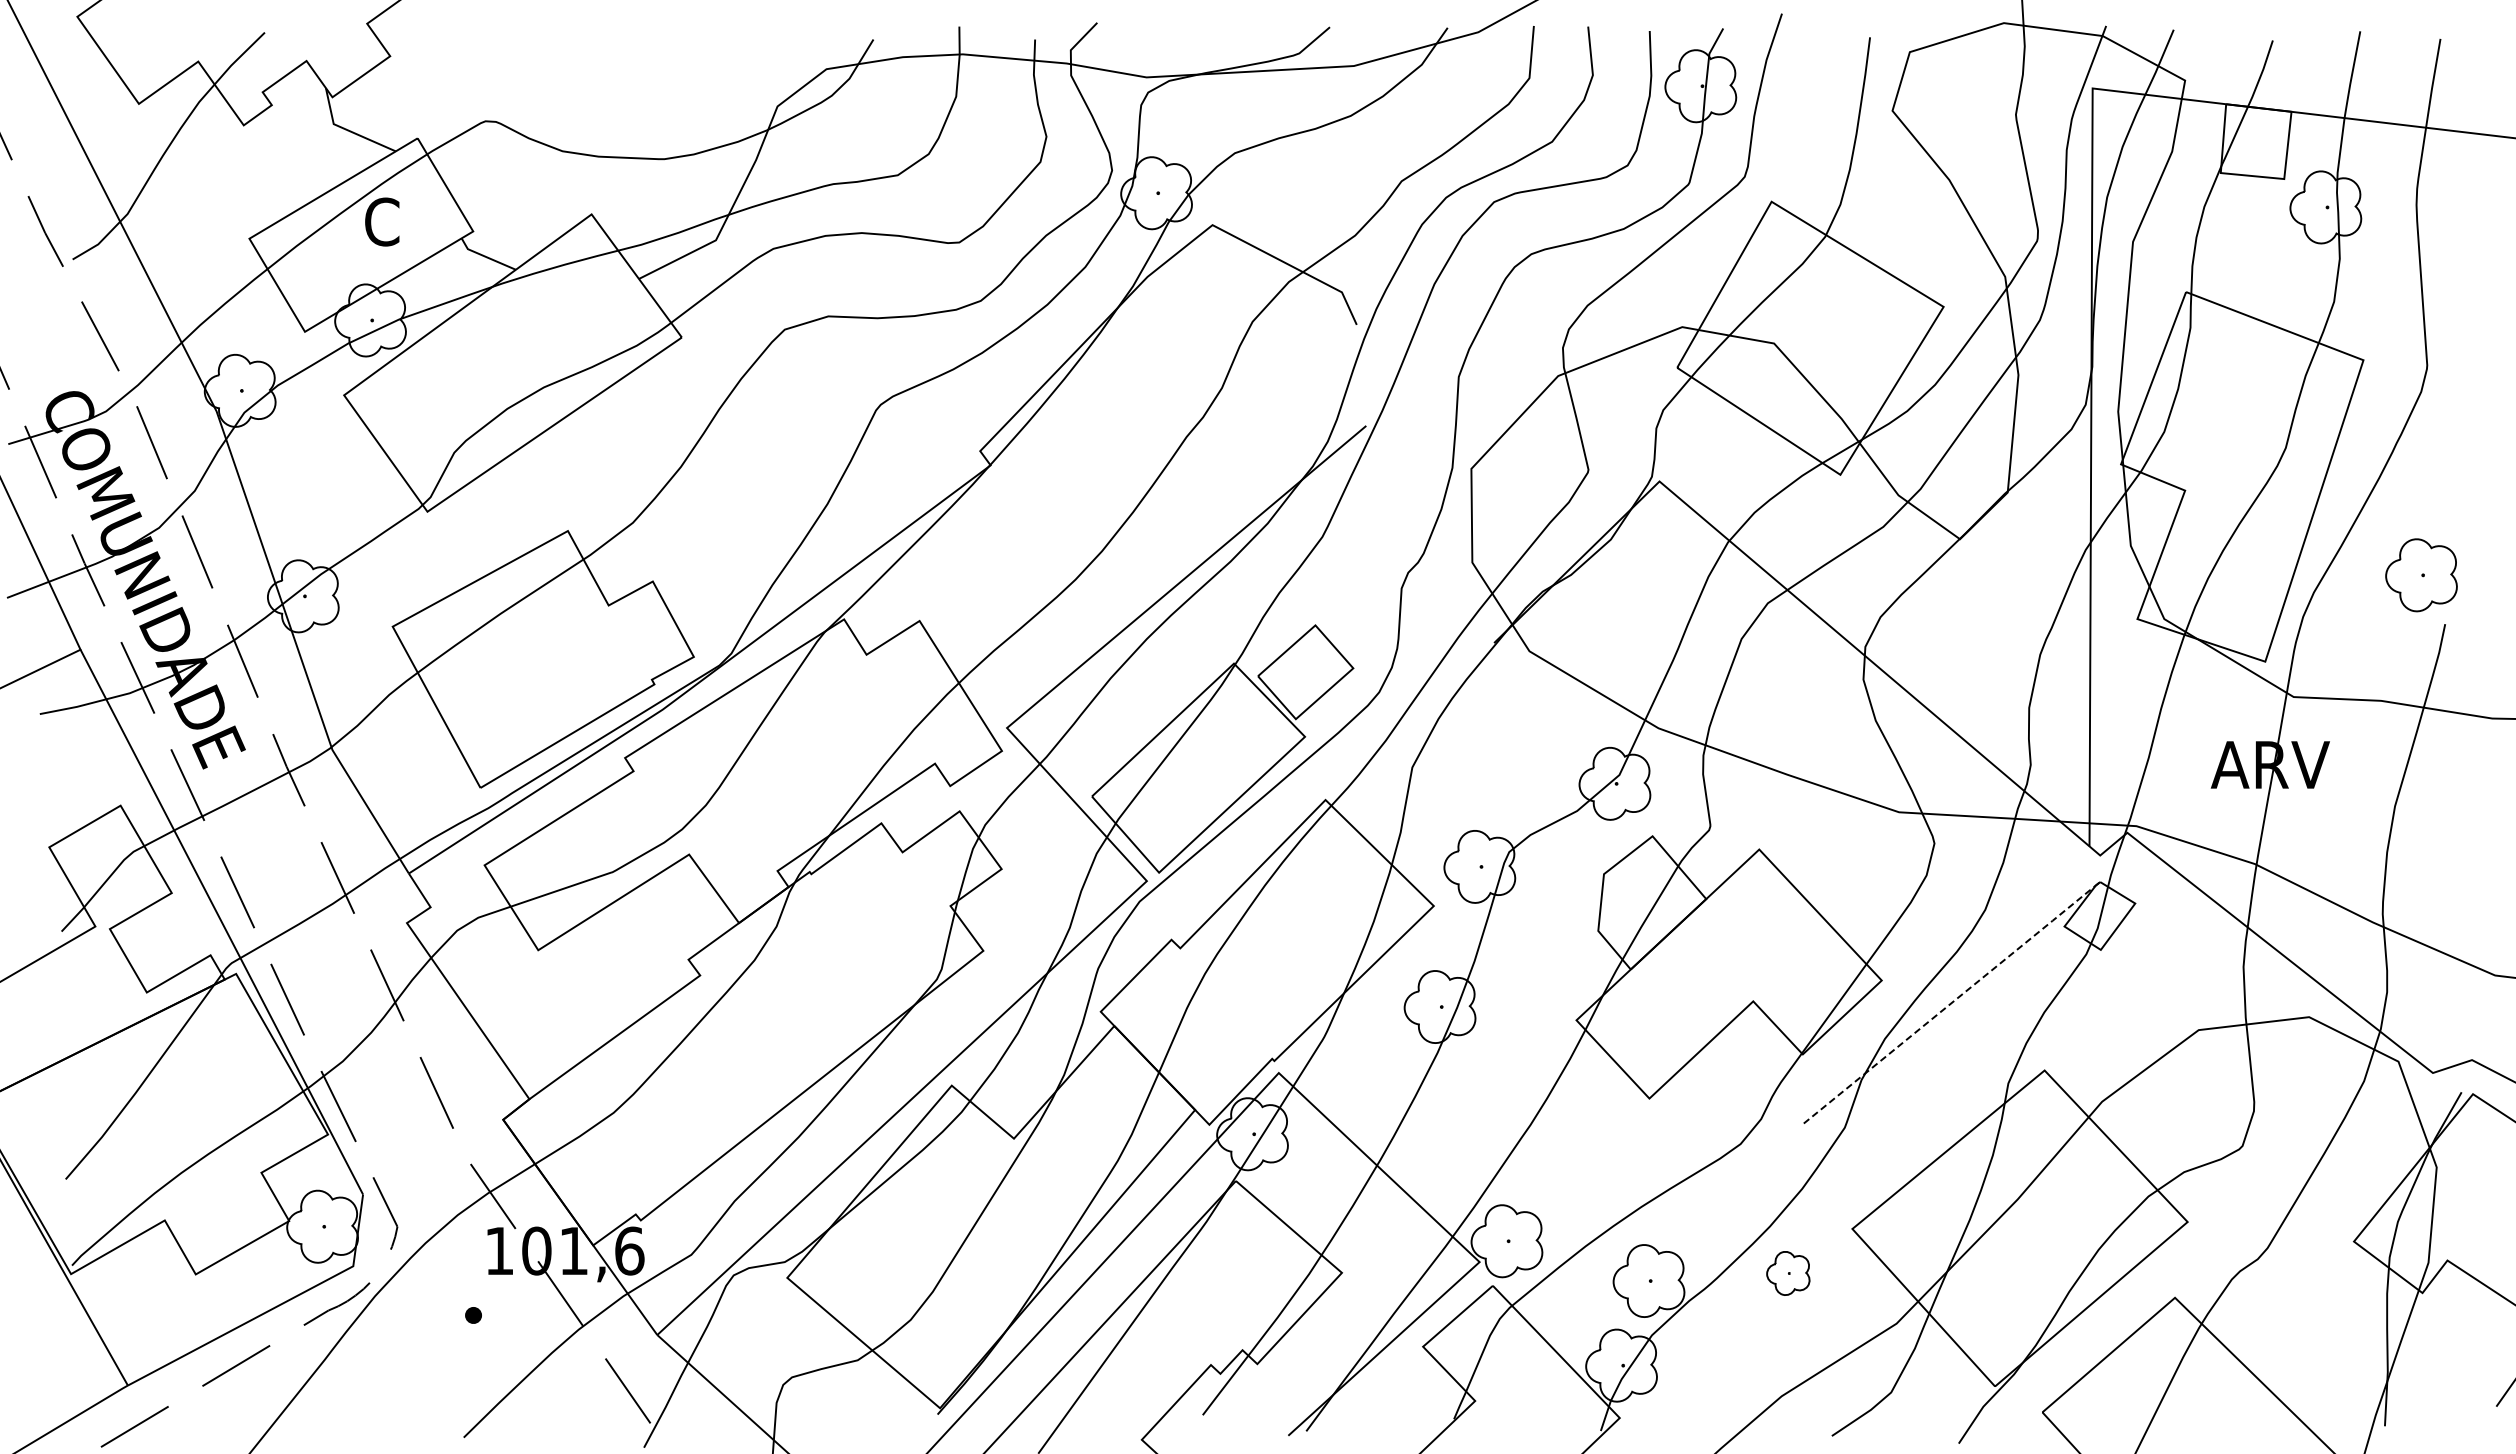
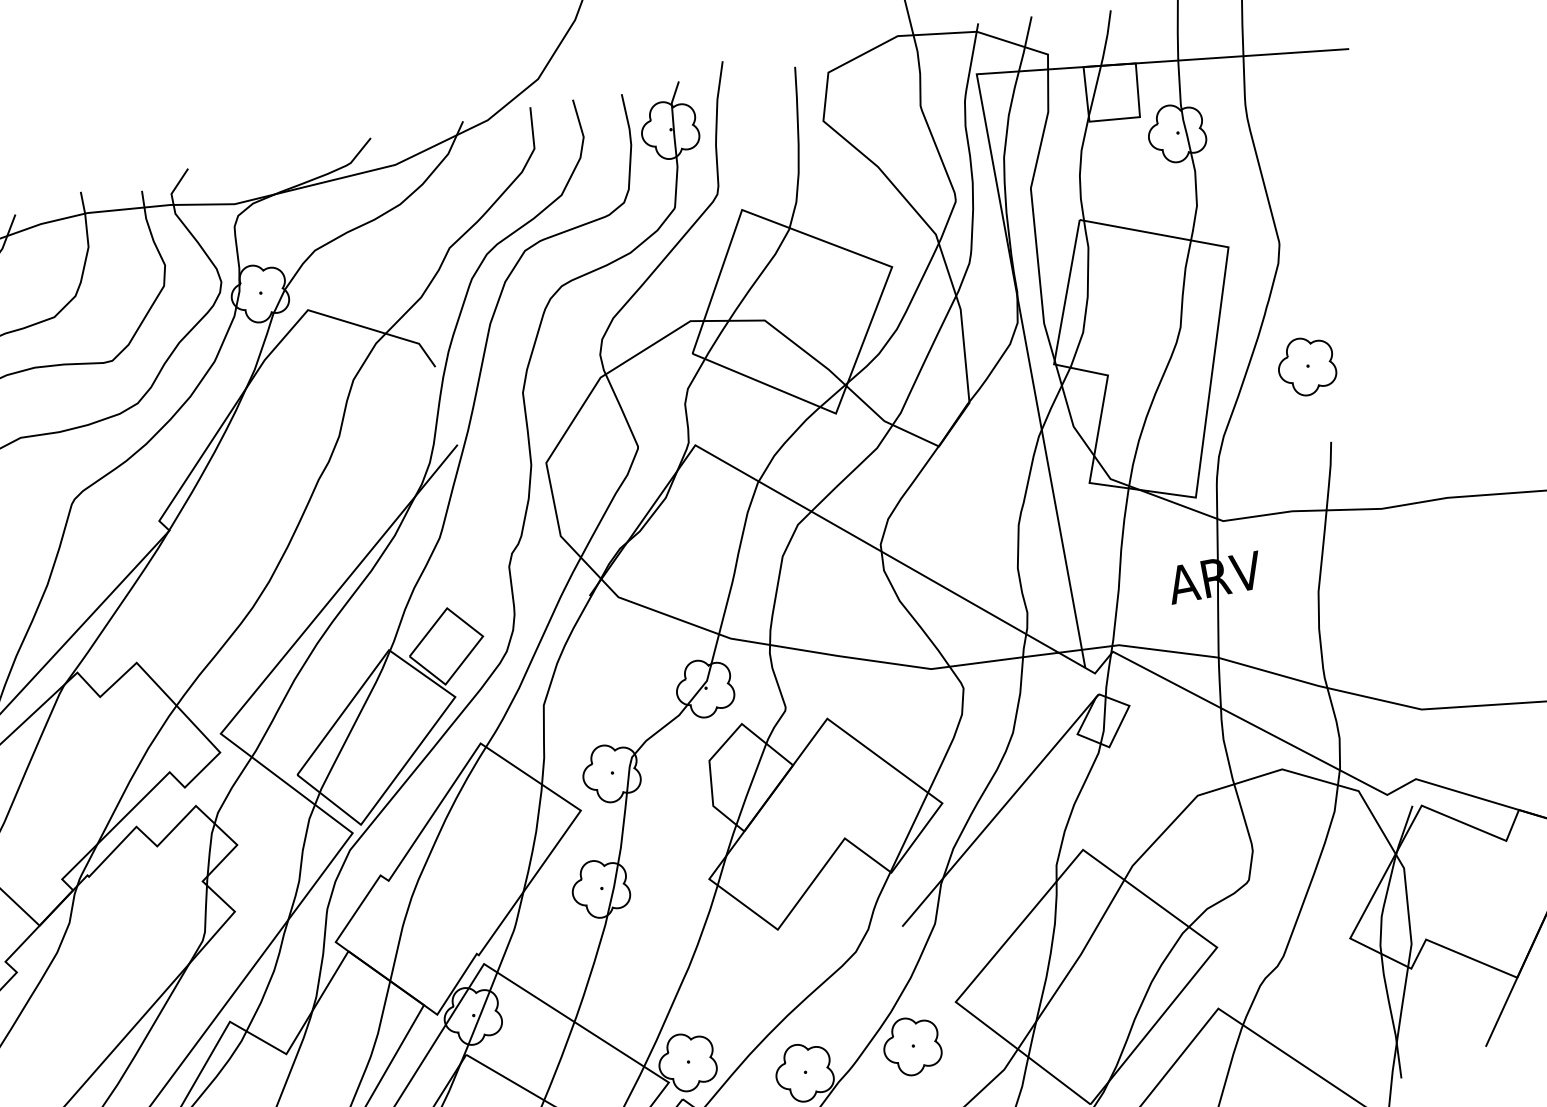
part: (2421, 575) -> (1306, 366), moved
line: (1953, 1001) -> (1001, 809), dashed -> solid
part: (1788, 1273) -> (912, 1046), size x1.67

